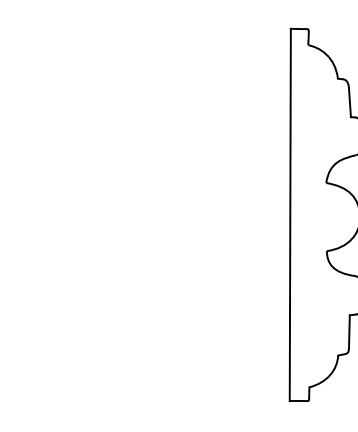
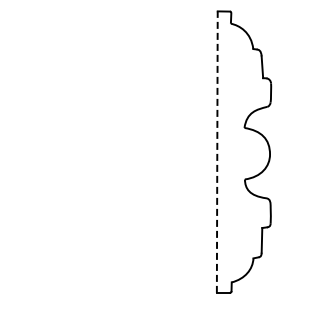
line: (290, 215) -> (217, 152), solid -> dashed

